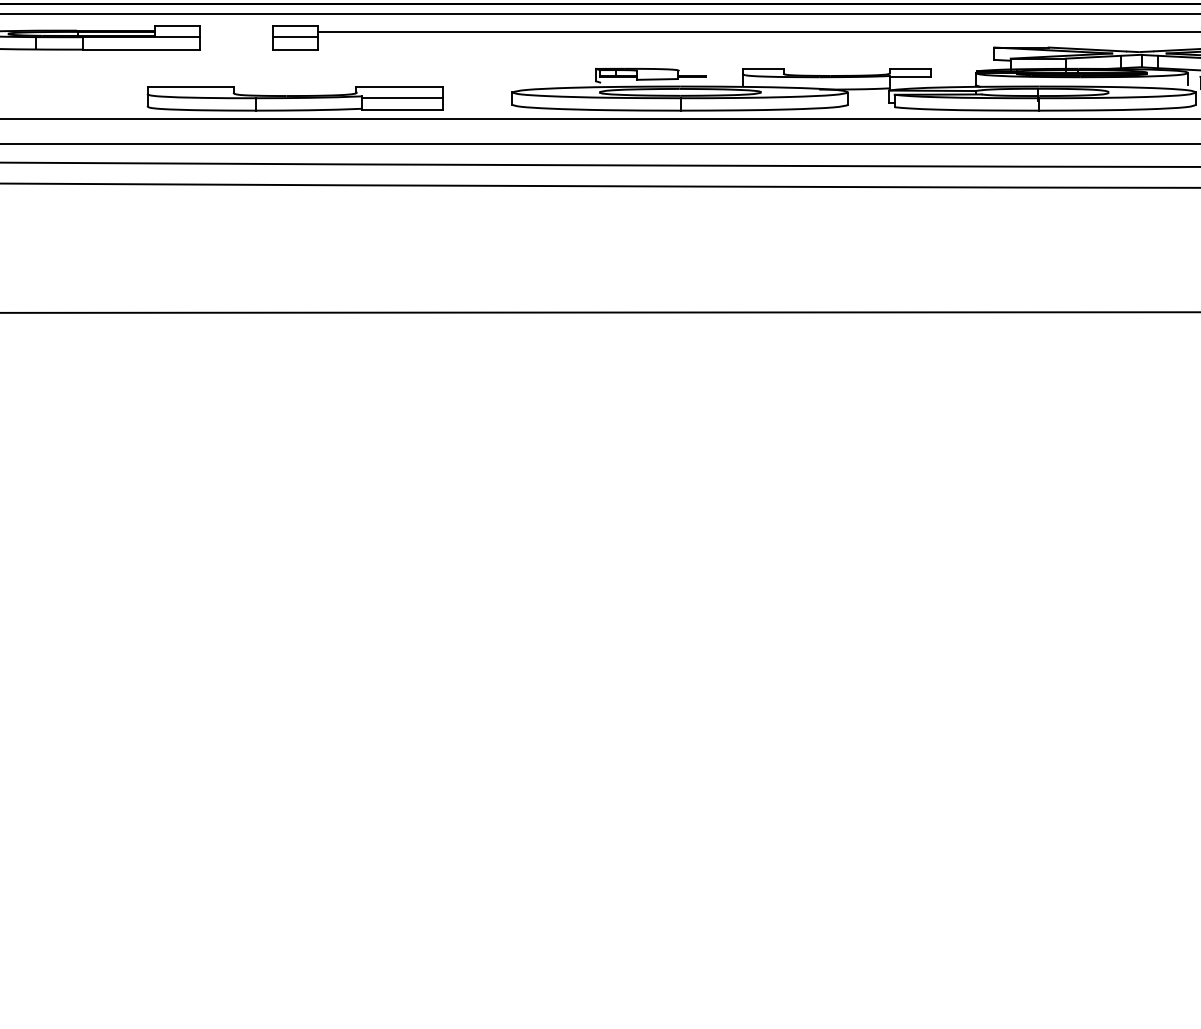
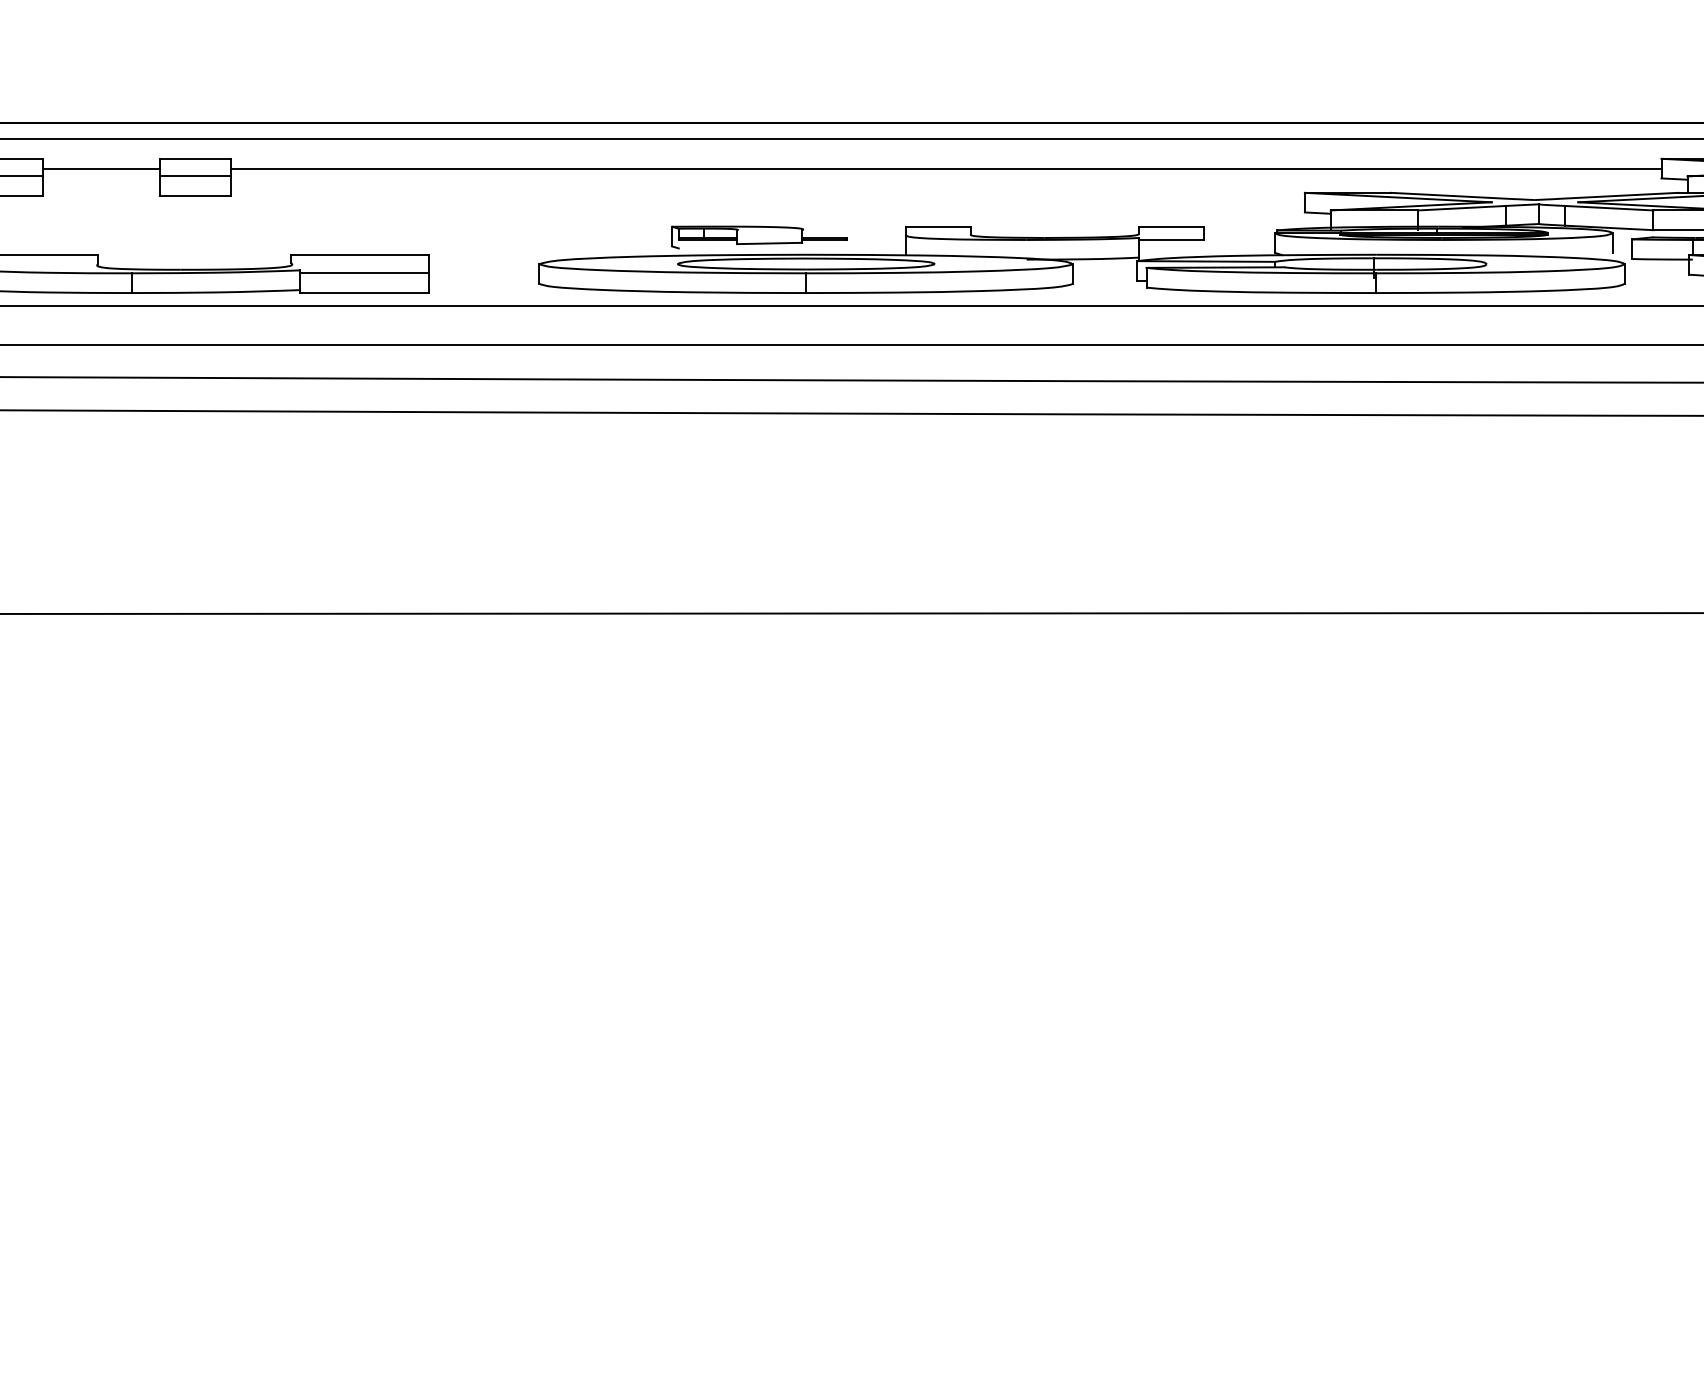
line: (236, 32) -> (101, 168), added

